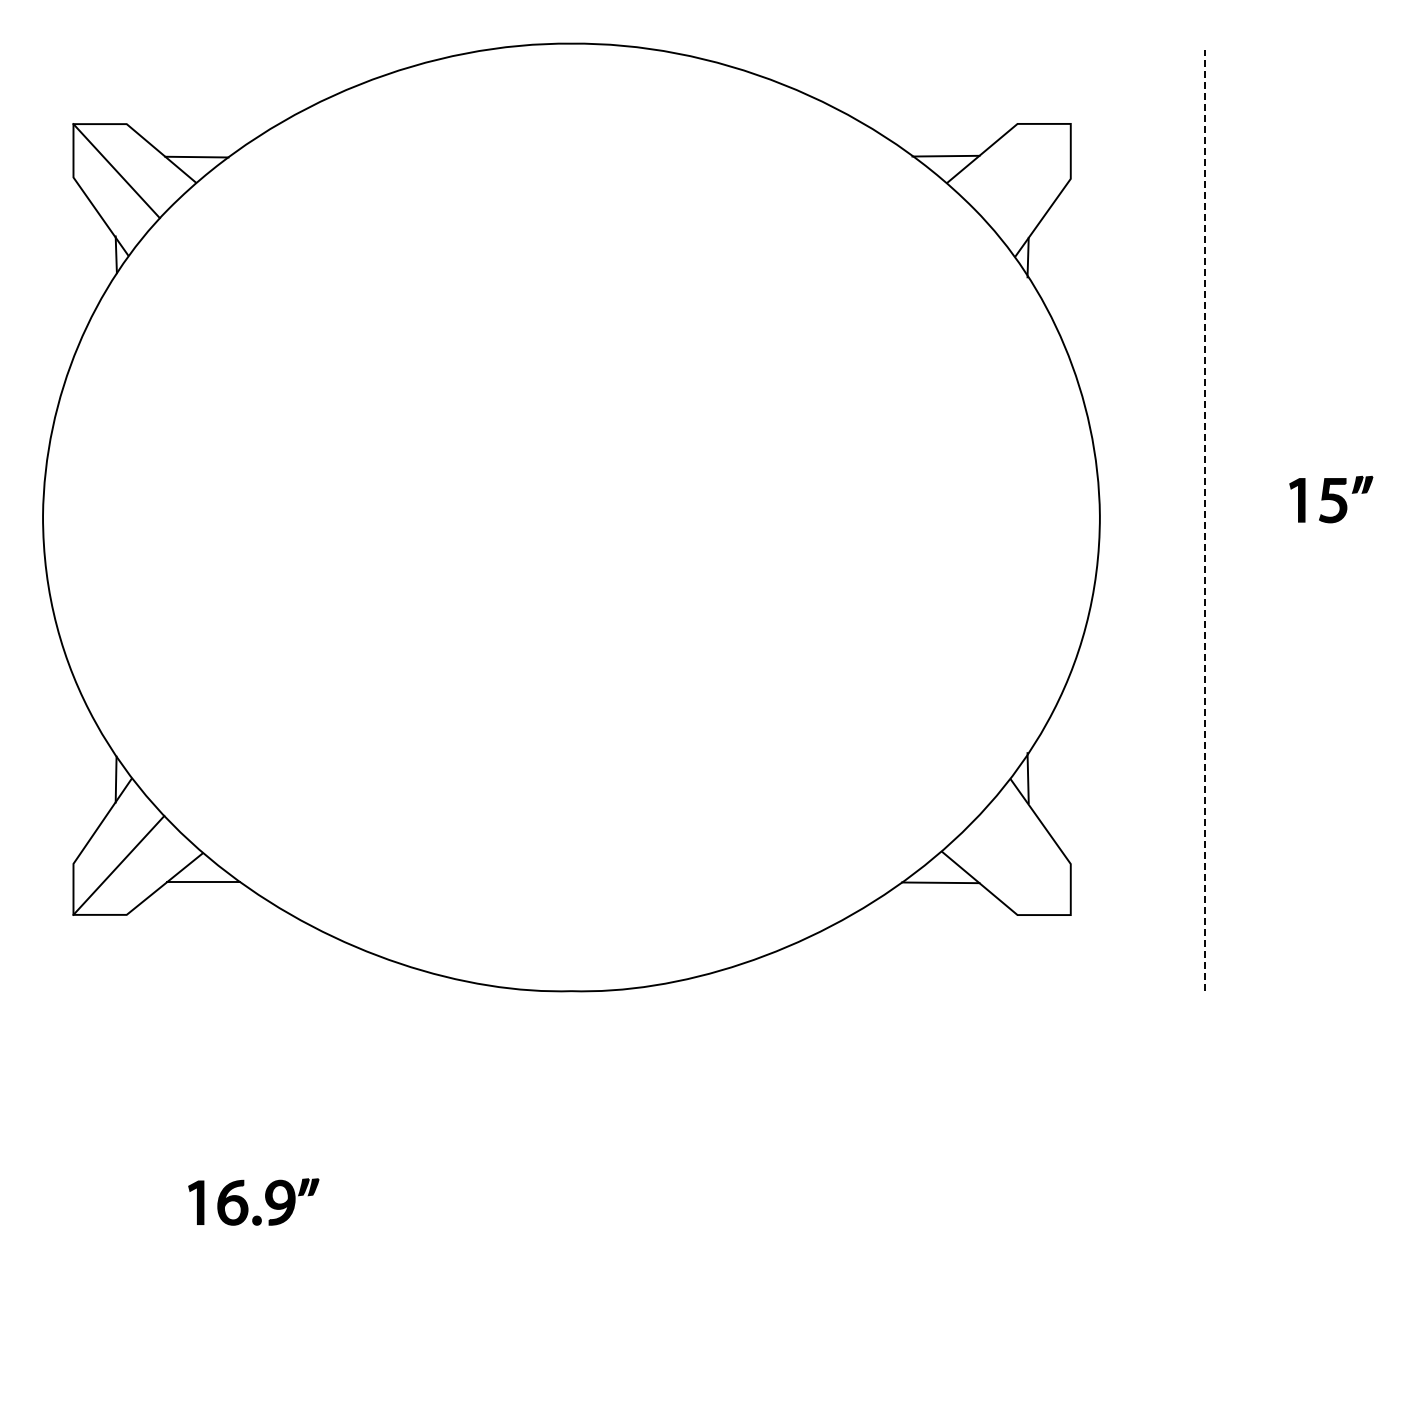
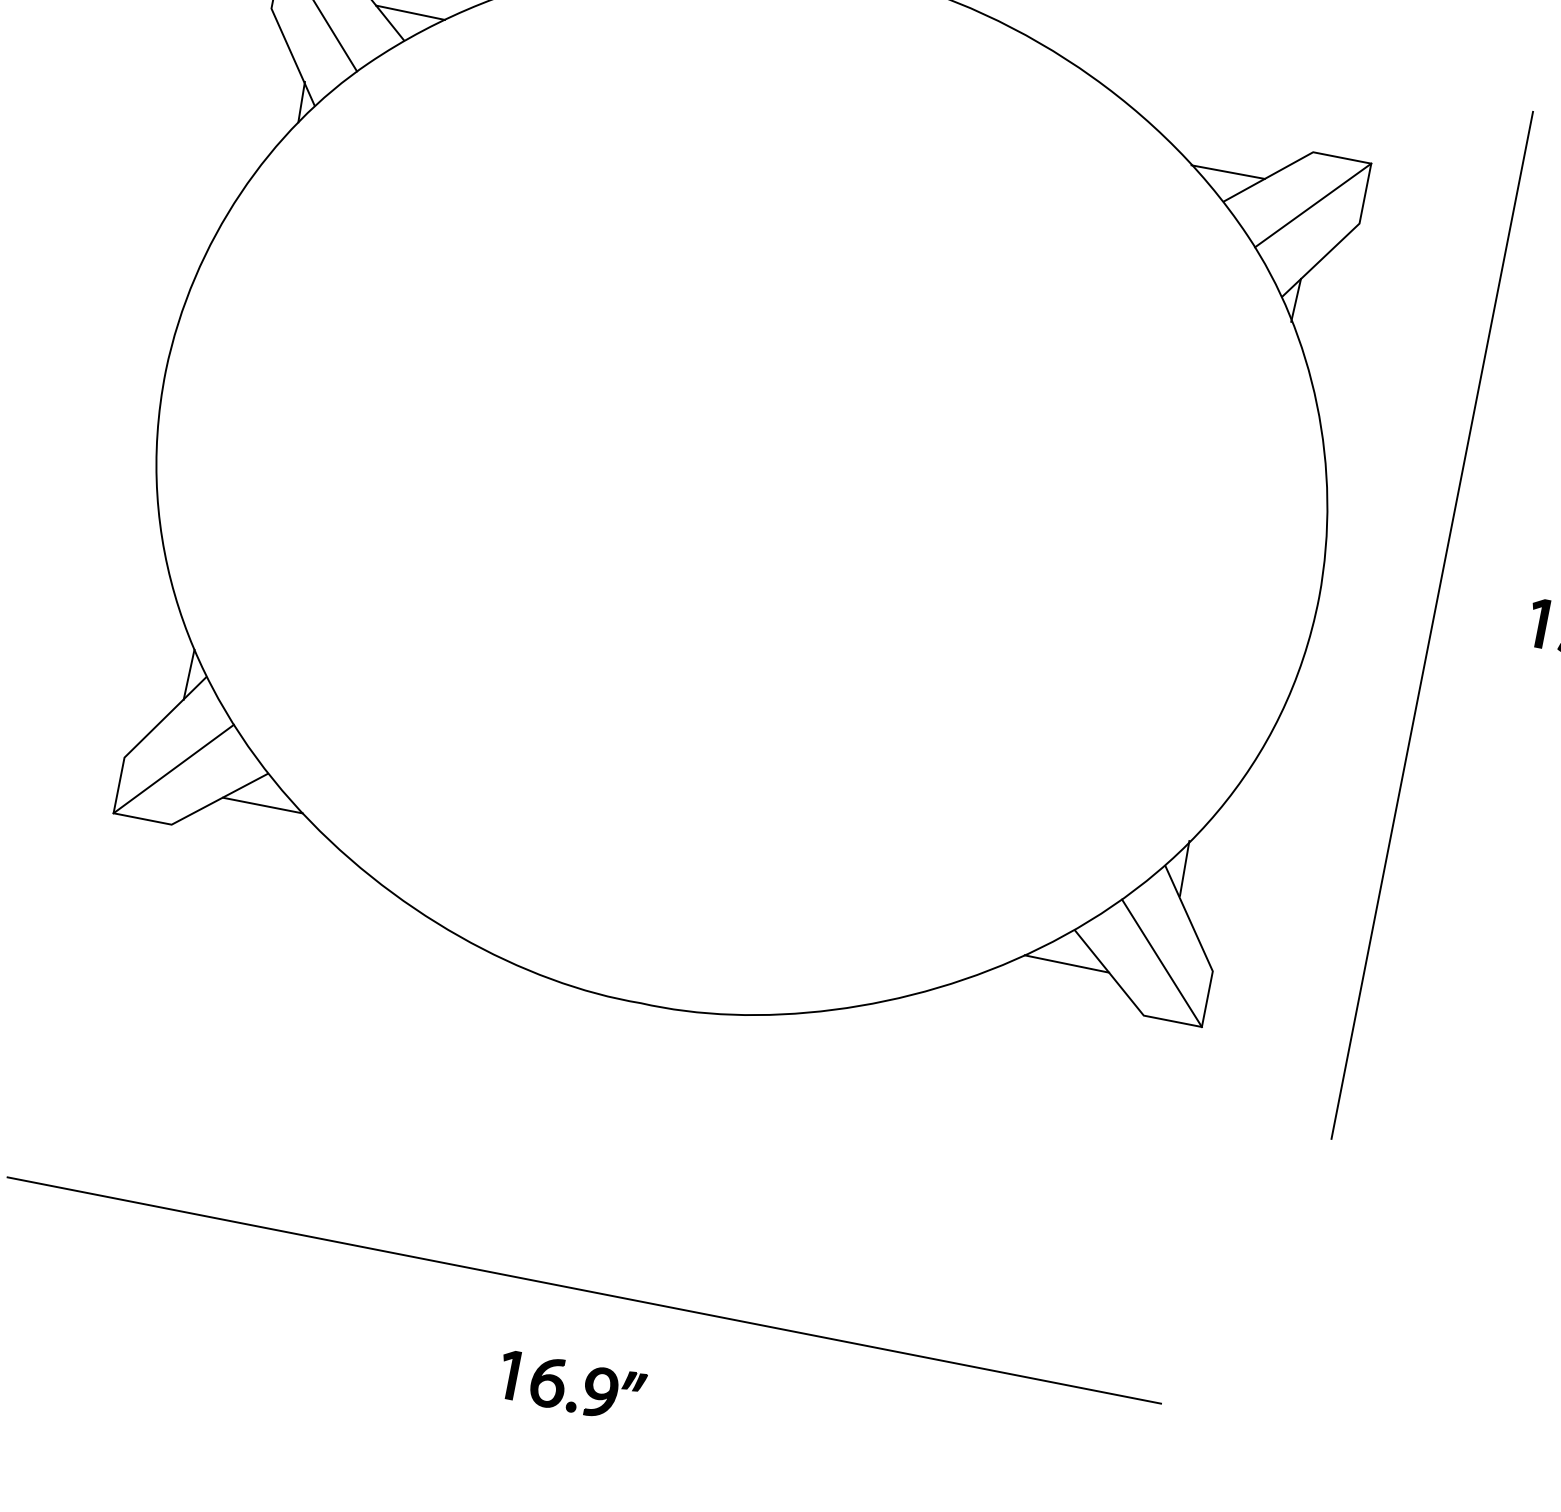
line: (1026, 170) -> (1312, 204), added
line: (1204, 520) -> (1432, 625), dashed -> solid
line: (1024, 865) -> (1162, 963), added
part: (247, 1203) -> (564, 1386), moved
line: (571, 1254) -> (584, 1290), added

